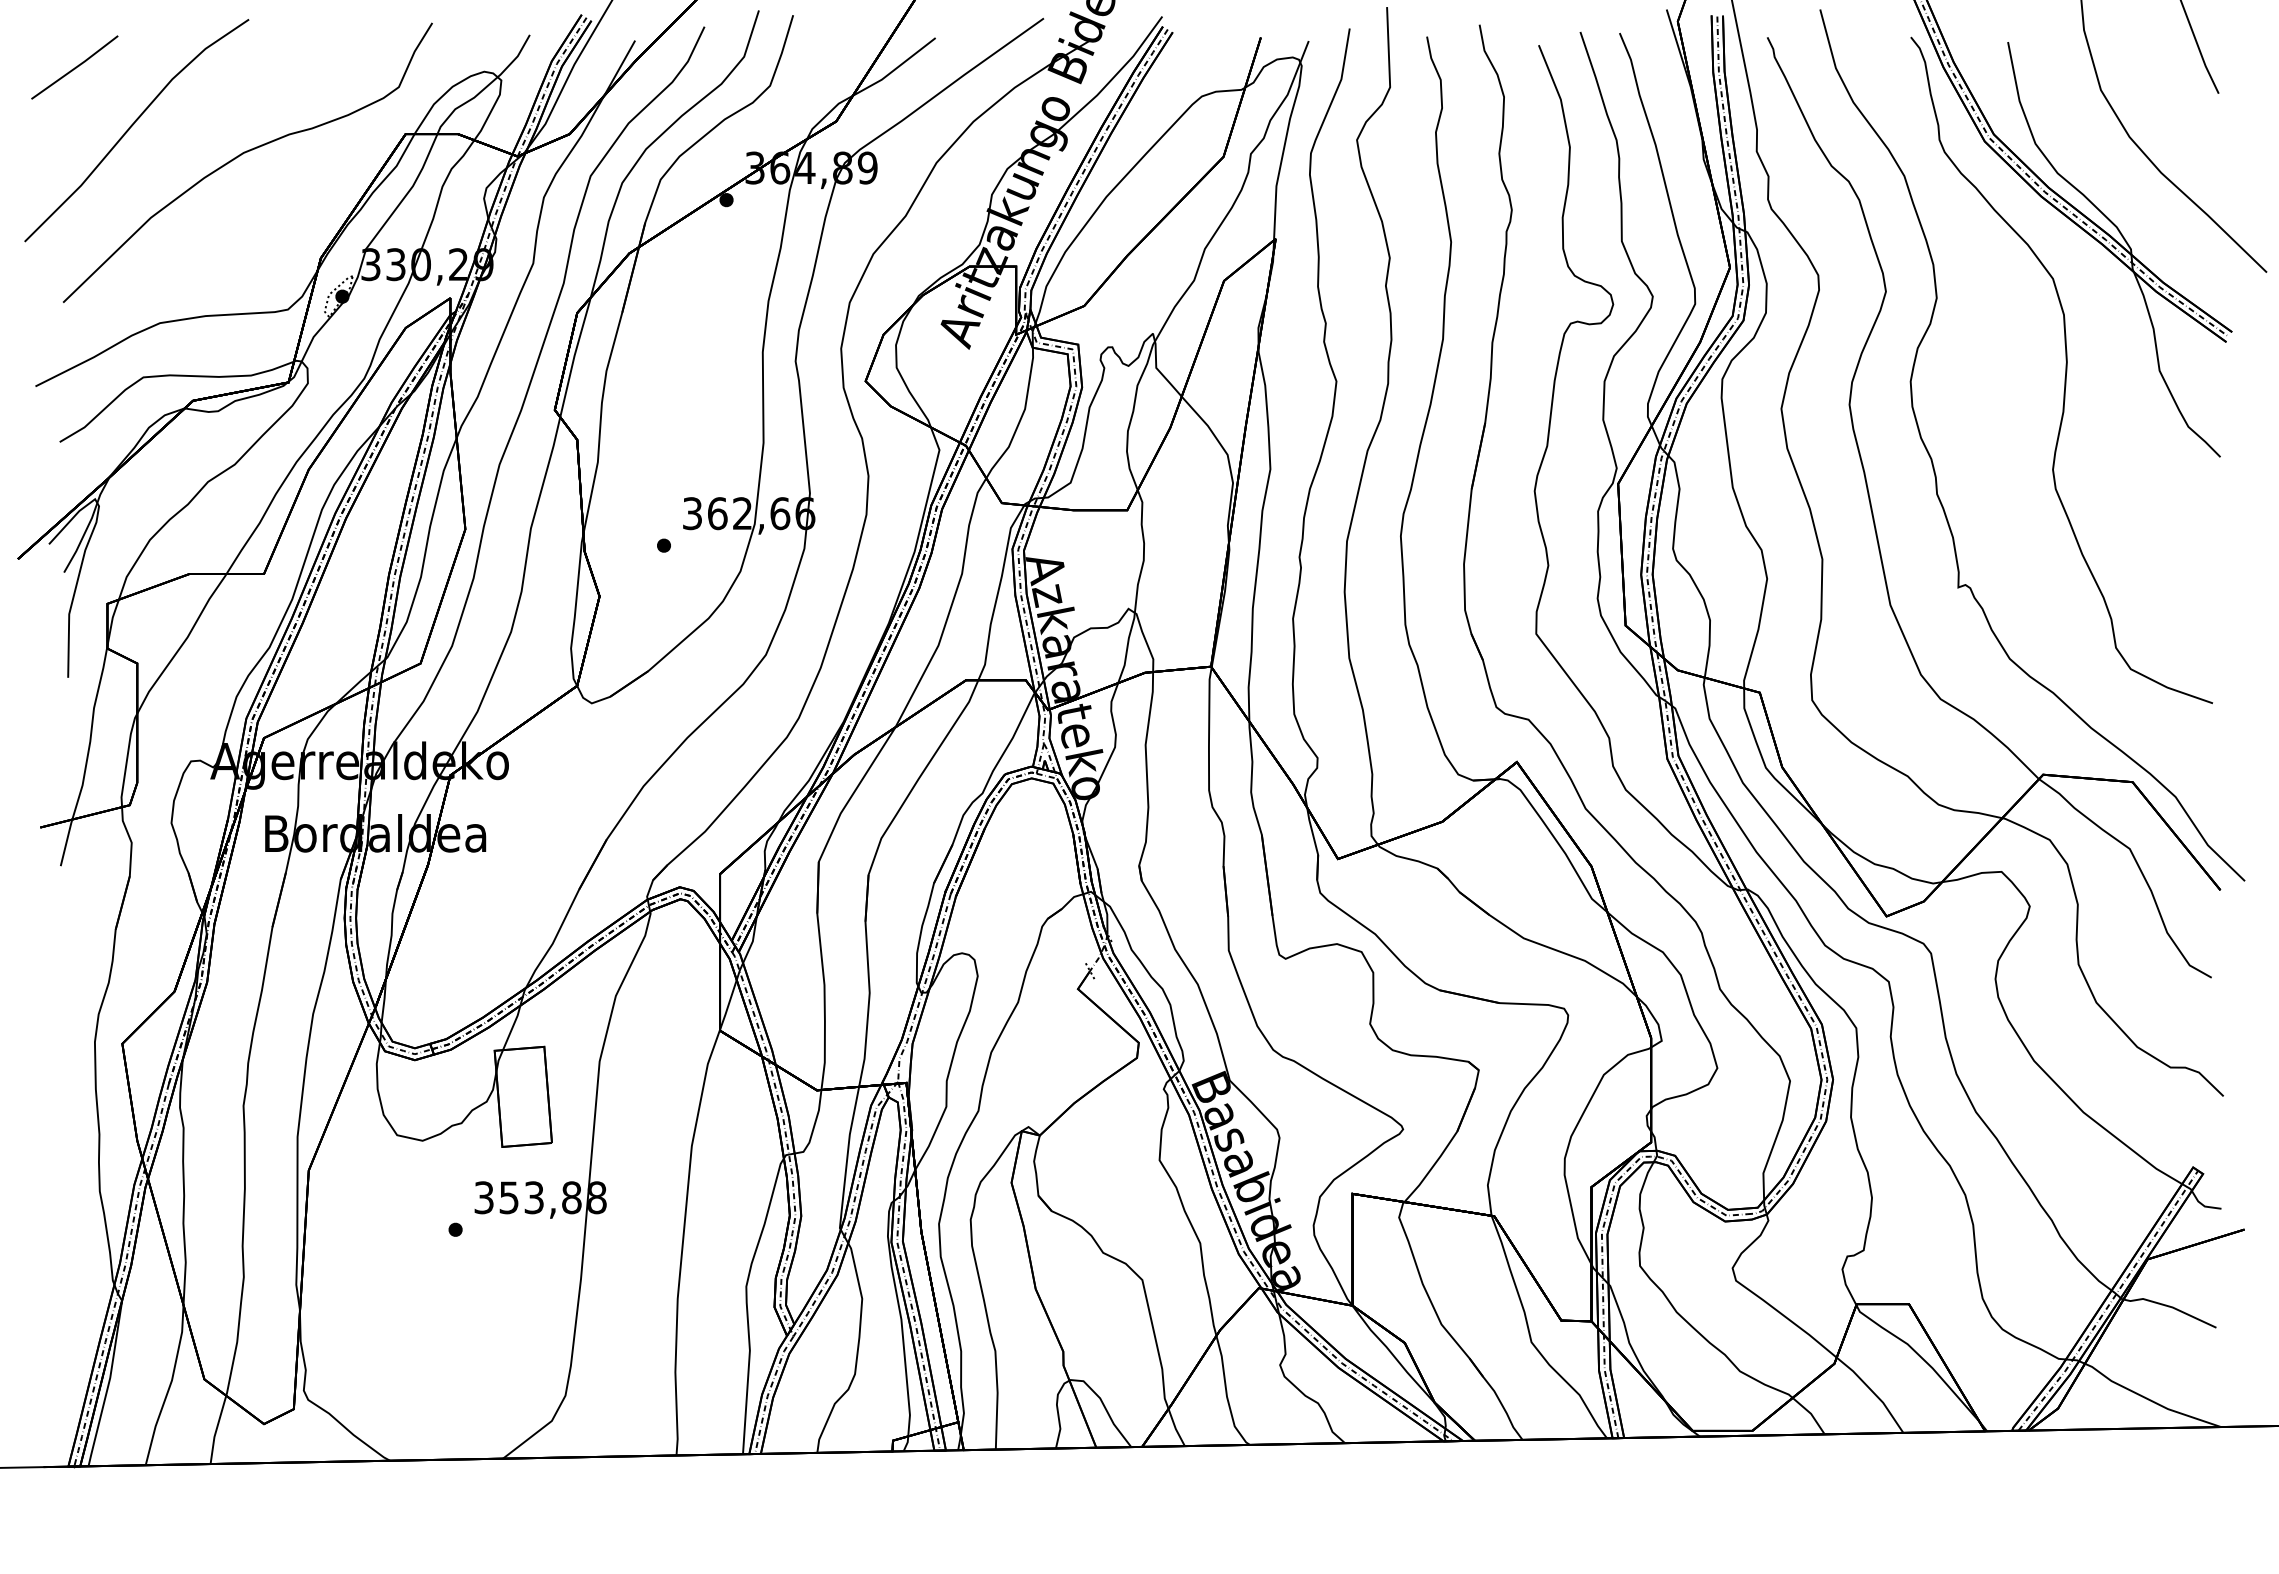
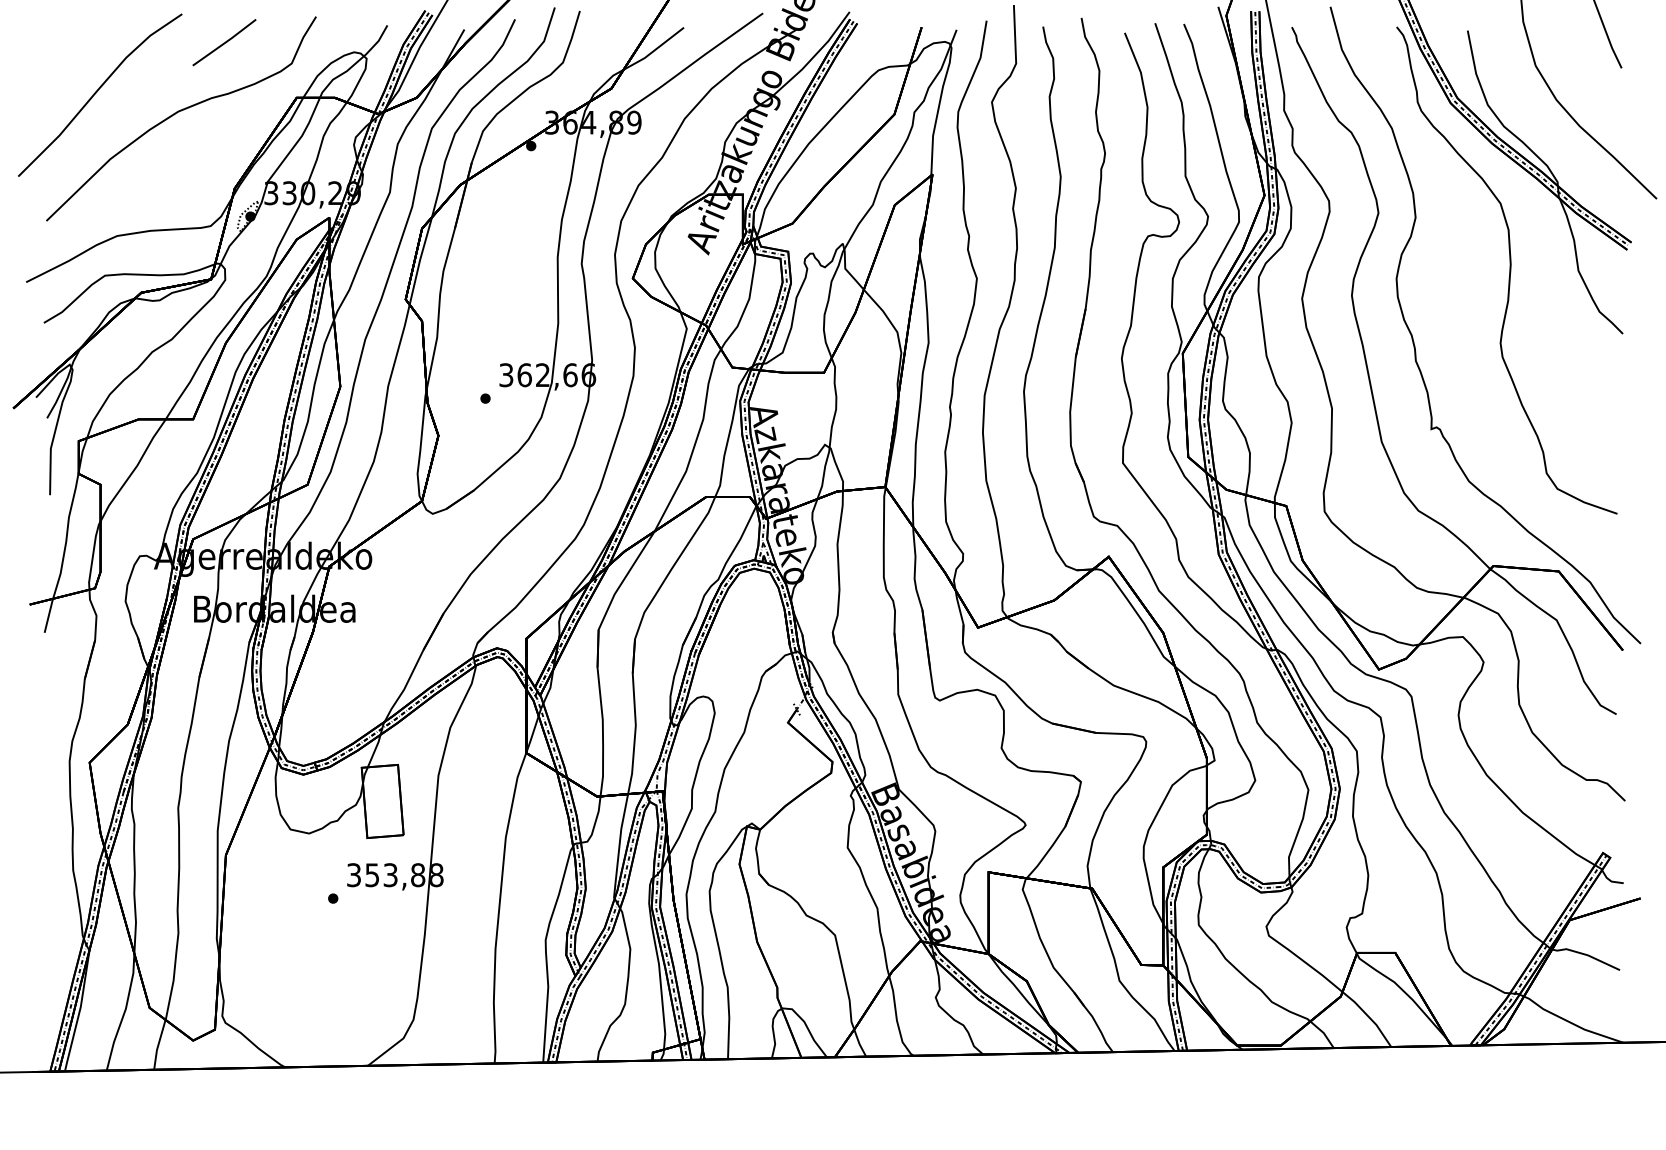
line: (74, 67) -> (224, 42), moved

